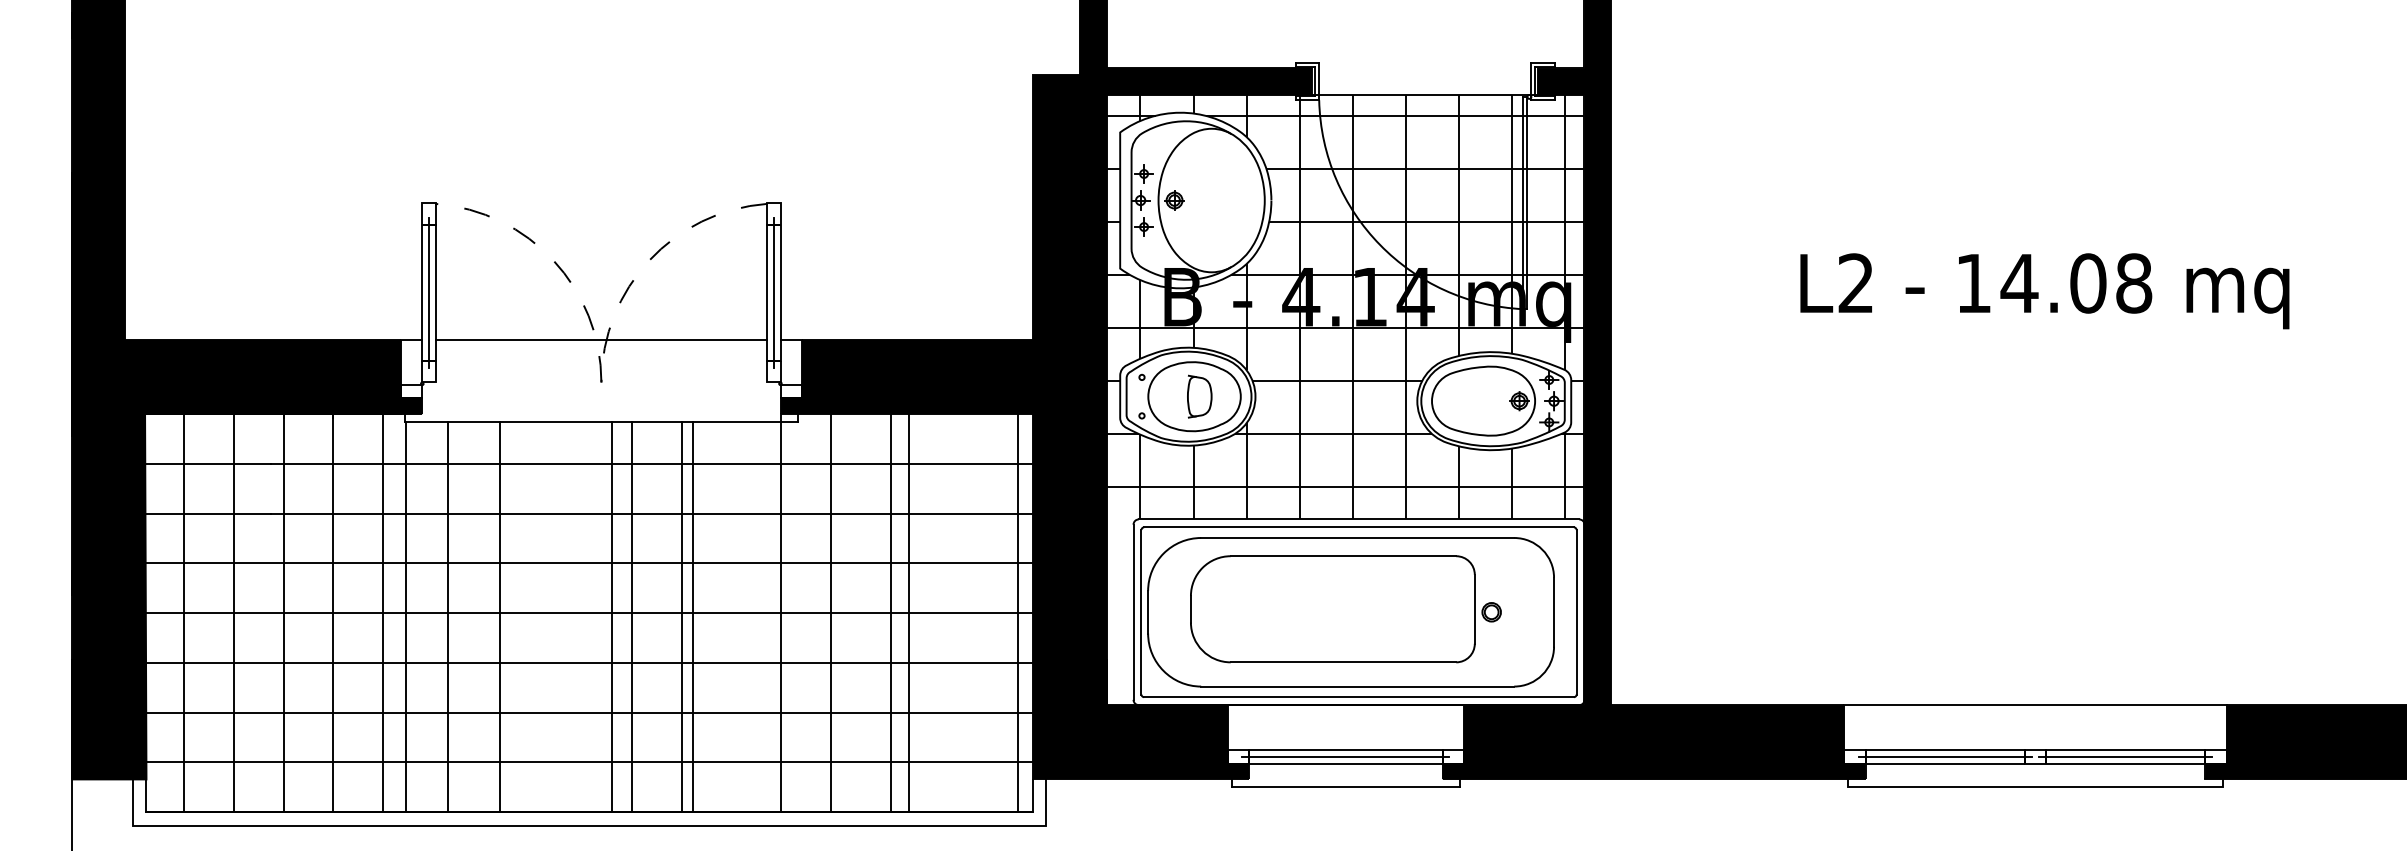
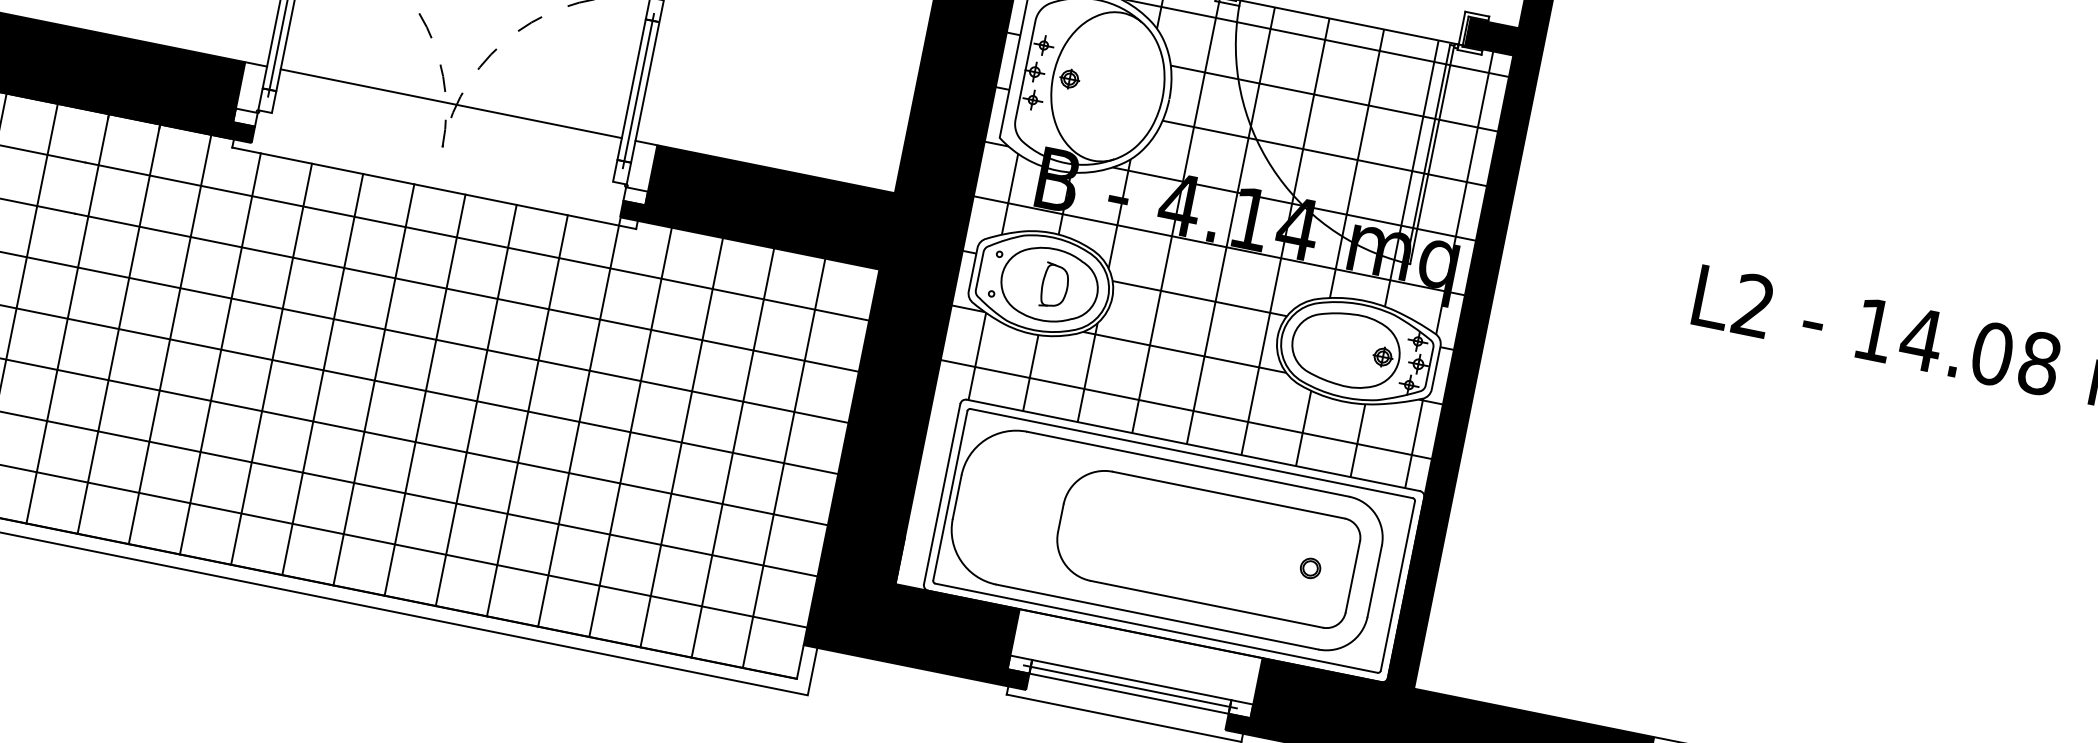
part: (1332, 609) -> (1206, 547), moved
line: (891, 613) -> (733, 453), moved
line: (908, 613) -> (681, 442), moved
line: (1018, 613) -> (784, 463), moved
line: (405, 617) -> (220, 354), moved
line: (447, 617) -> (271, 364), moved
line: (500, 617) -> (322, 374), moved
line: (612, 617) -> (374, 385), moved
line: (693, 617) -> (527, 416), moved

